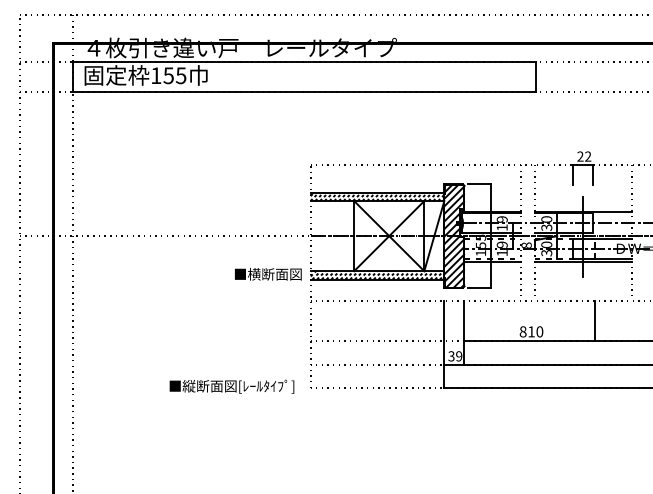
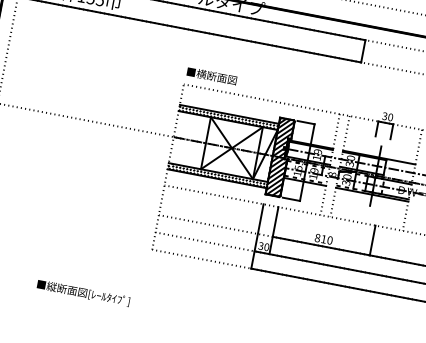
text: (584, 156) -> (387, 116), 22 -> 30
text: (268, 274) -> (212, 76), moved
text: (459, 356) -> (266, 247), 39 -> 30
text: (231, 386) -> (83, 292), moved

